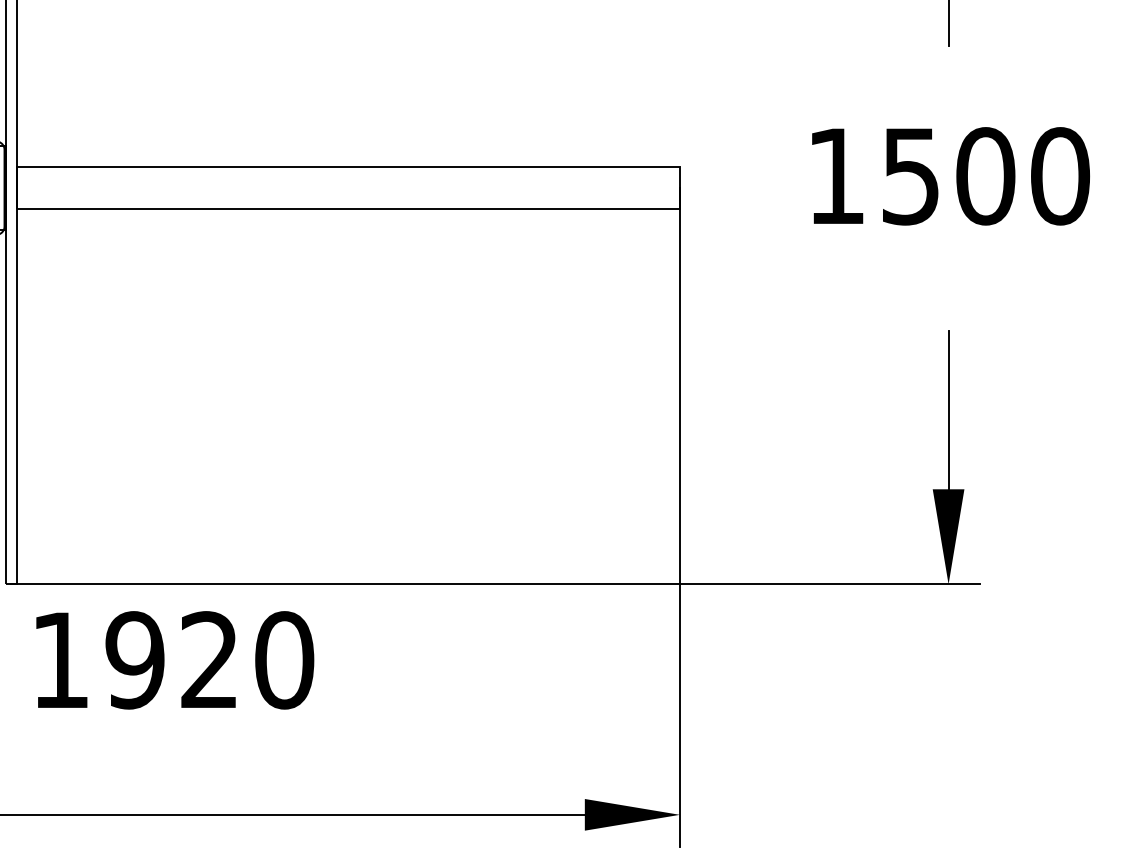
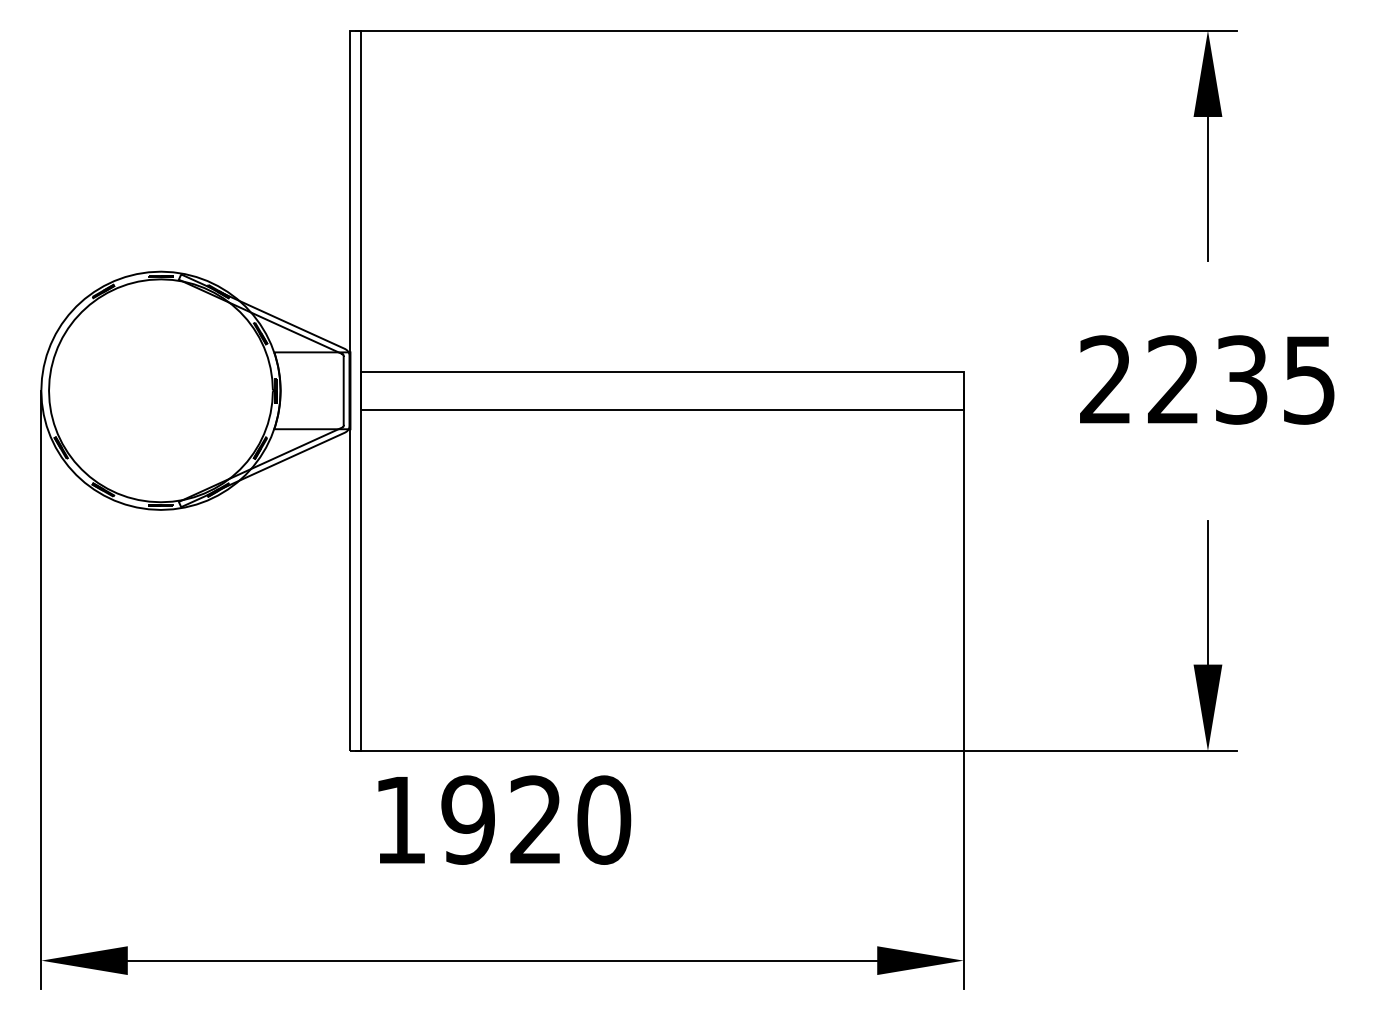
text: (949, 175) -> (1208, 379), 1500 -> 2235

